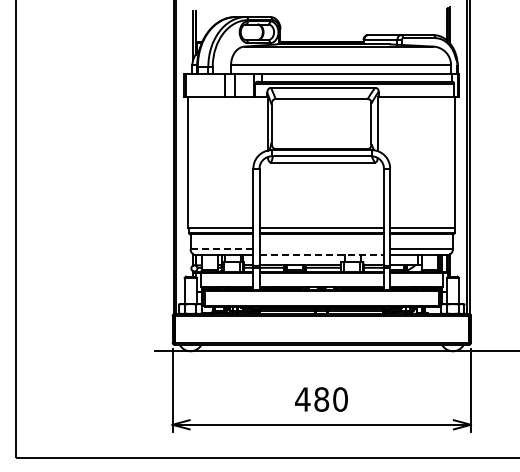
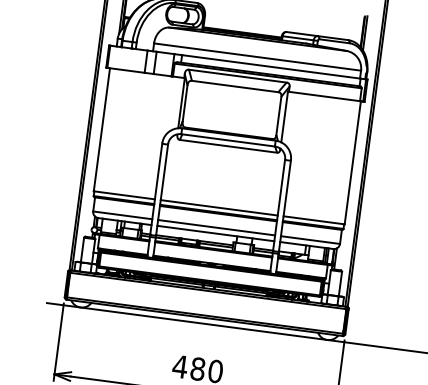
line: (221, 249) -> (122, 215), dashed -> solid
line: (321, 249) -> (216, 227), added
line: (322, 255) -> (216, 233), dashed -> solid

